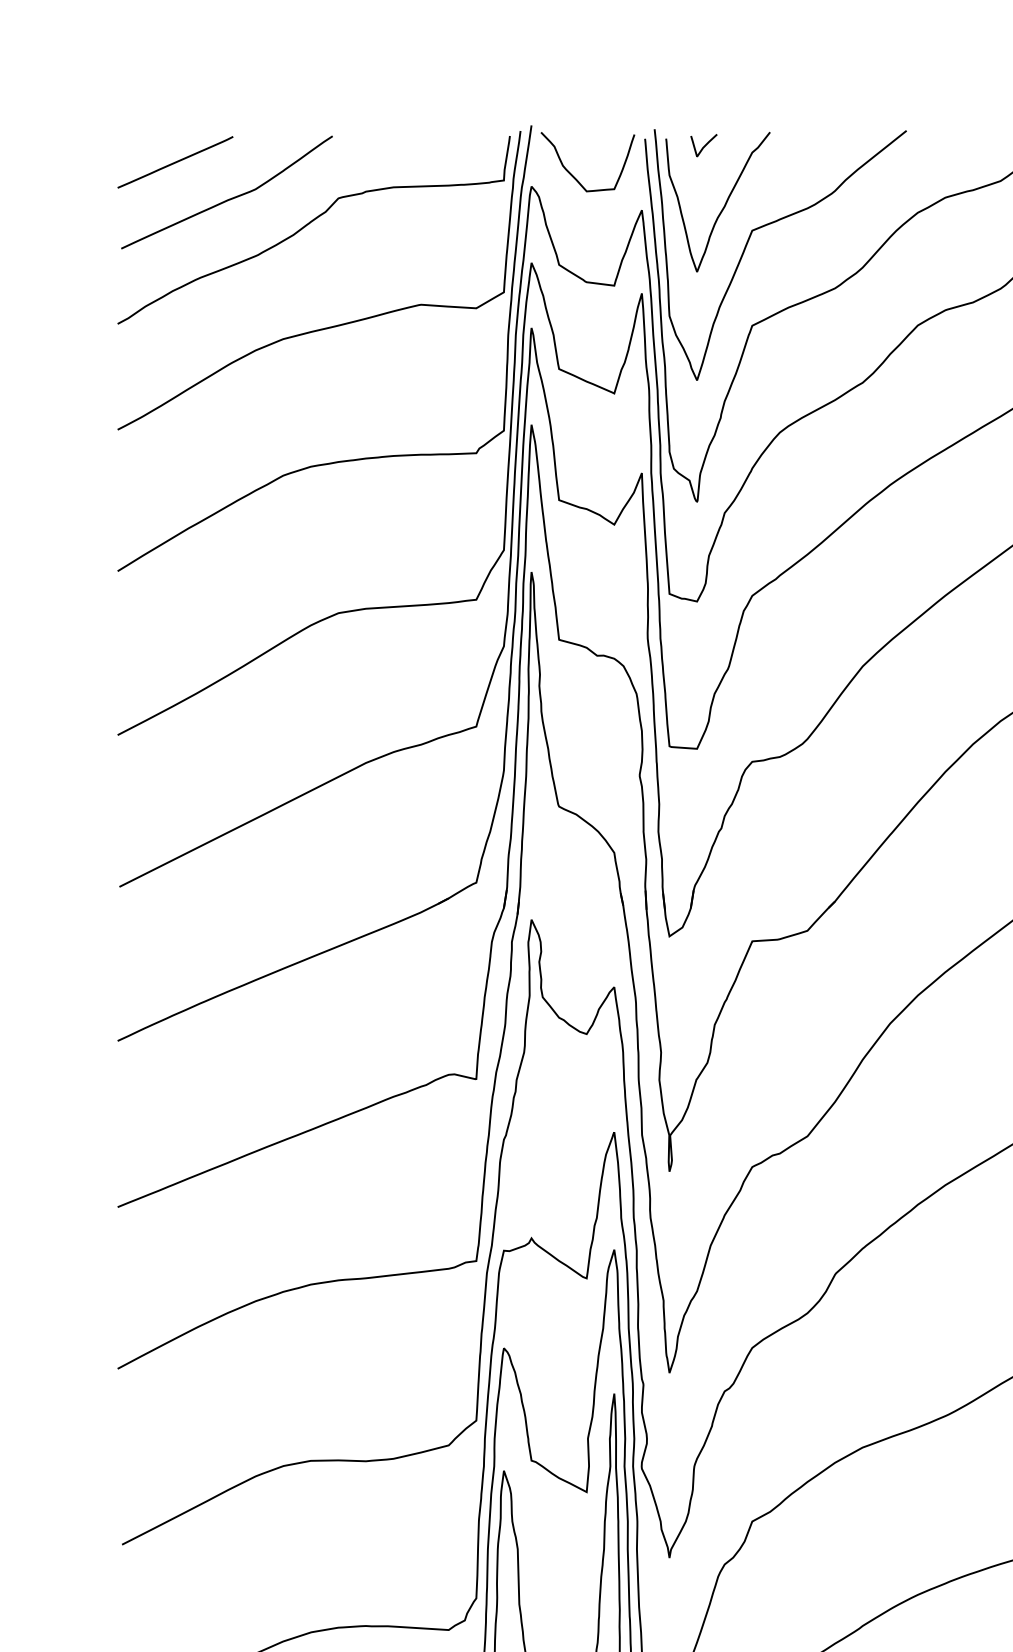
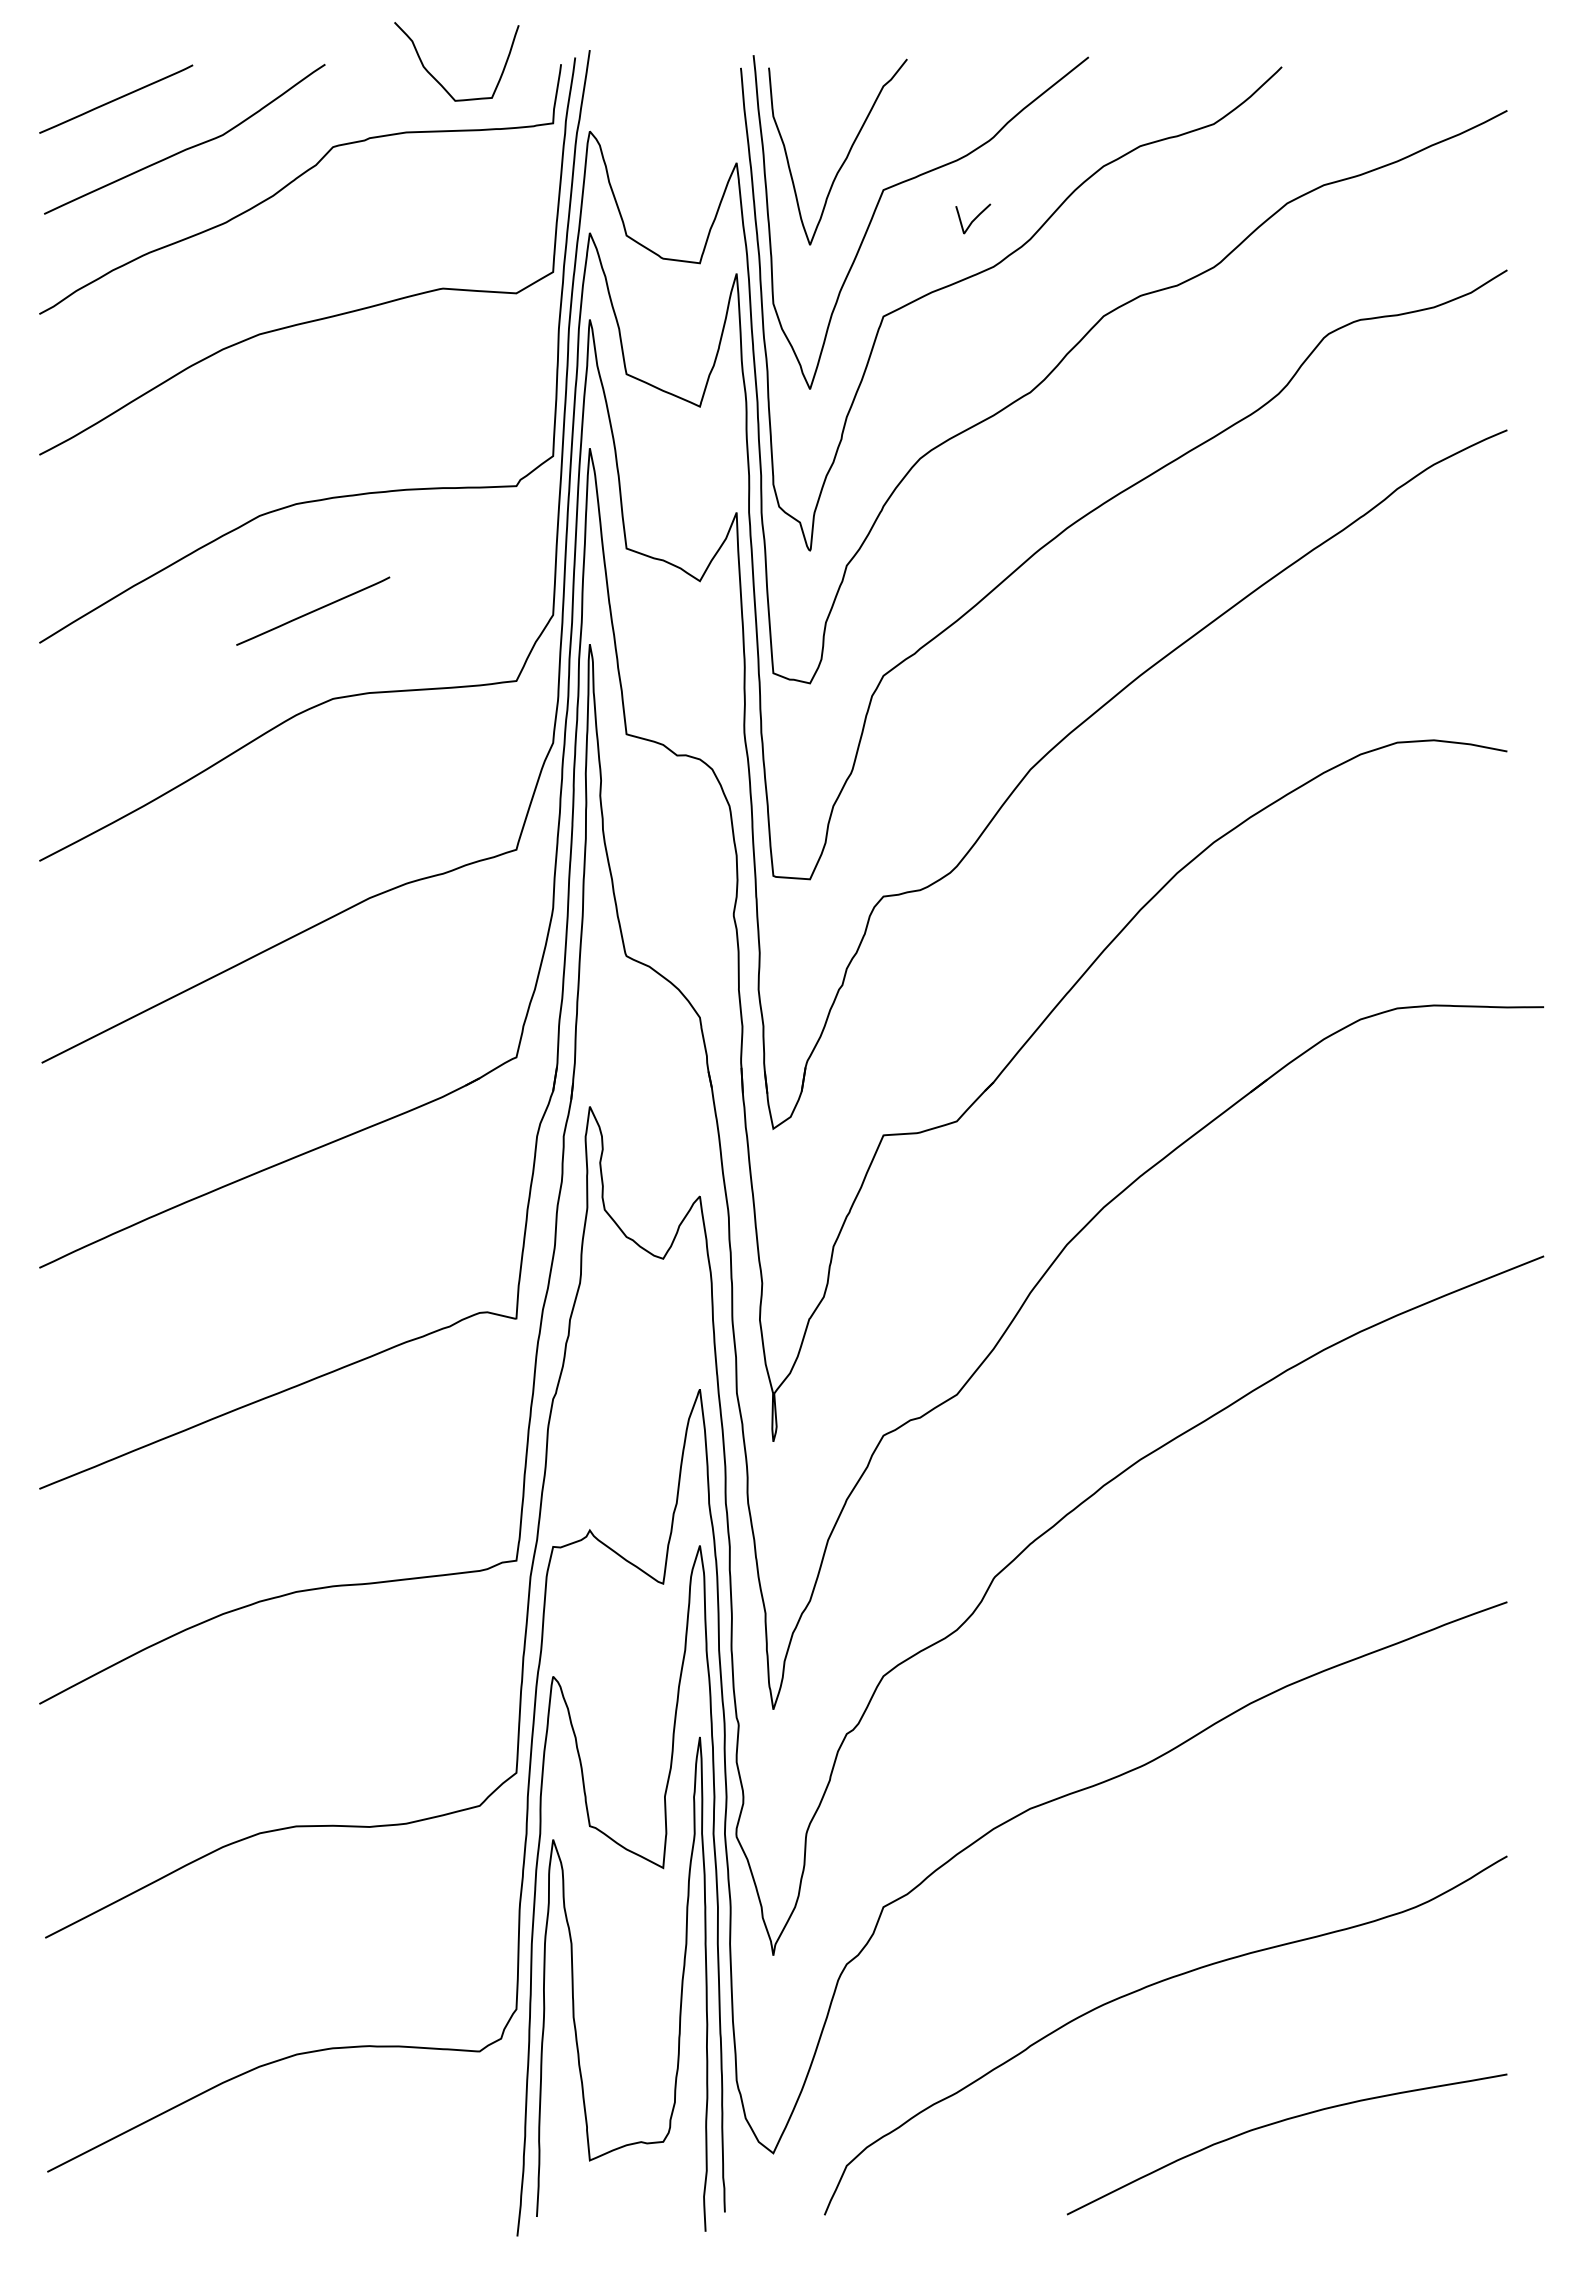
curve: (704, 145) -> (974, 218), moved
curve: (573, 176) -> (437, 80), moved
line: (323, 546) -> (313, 610), added

